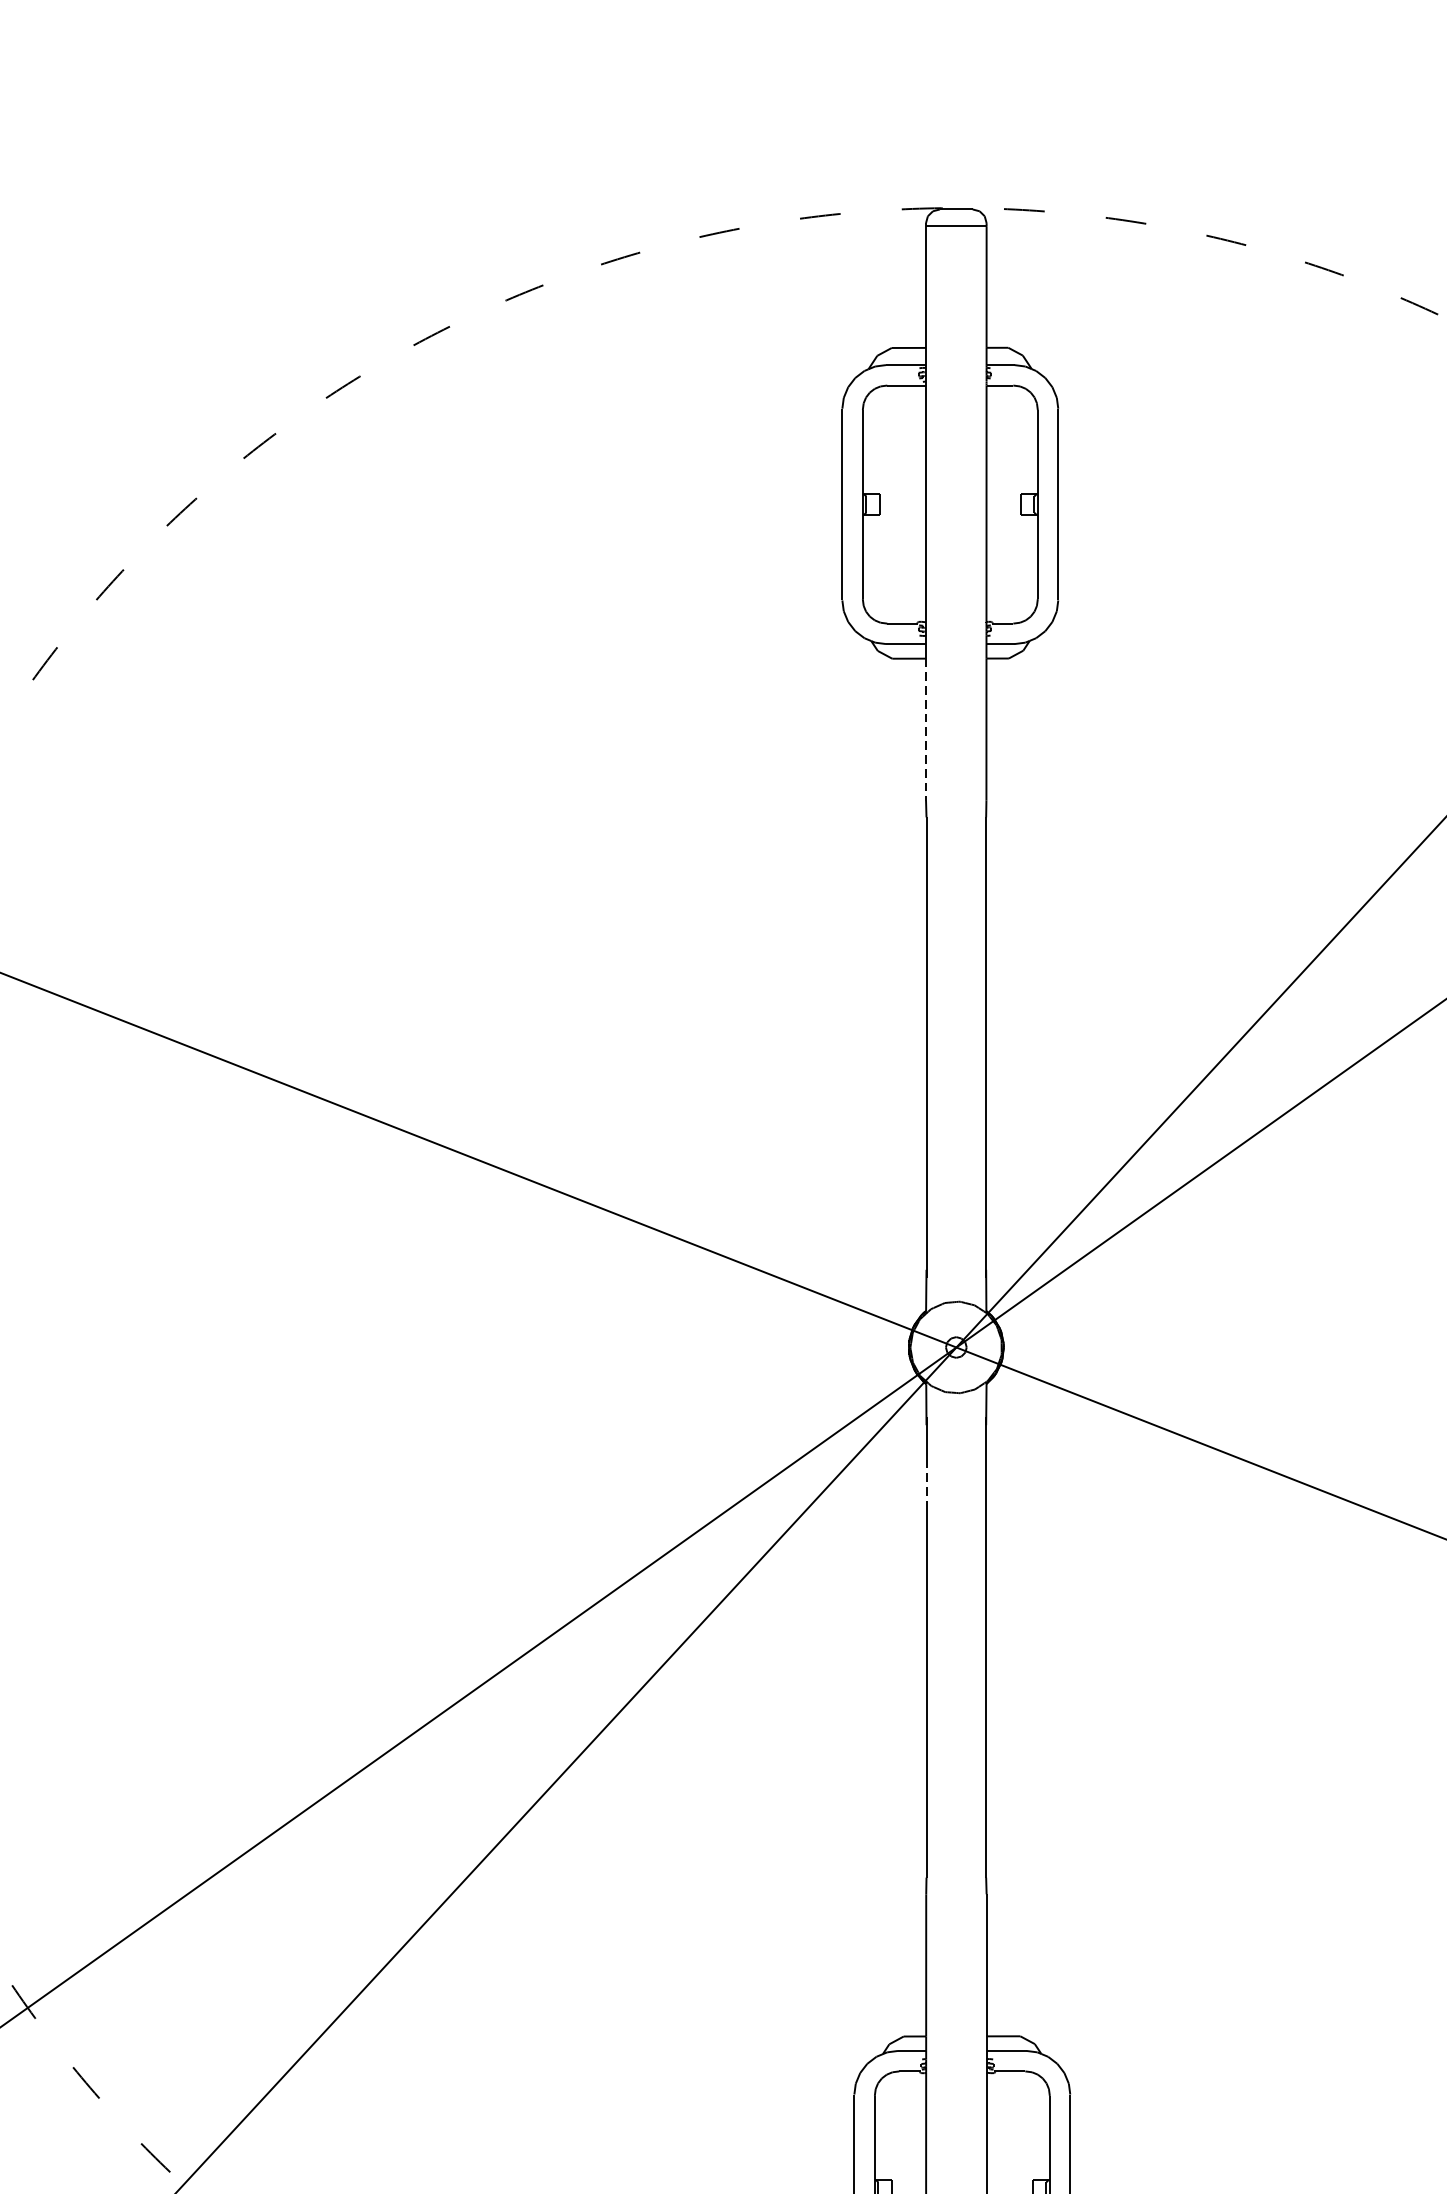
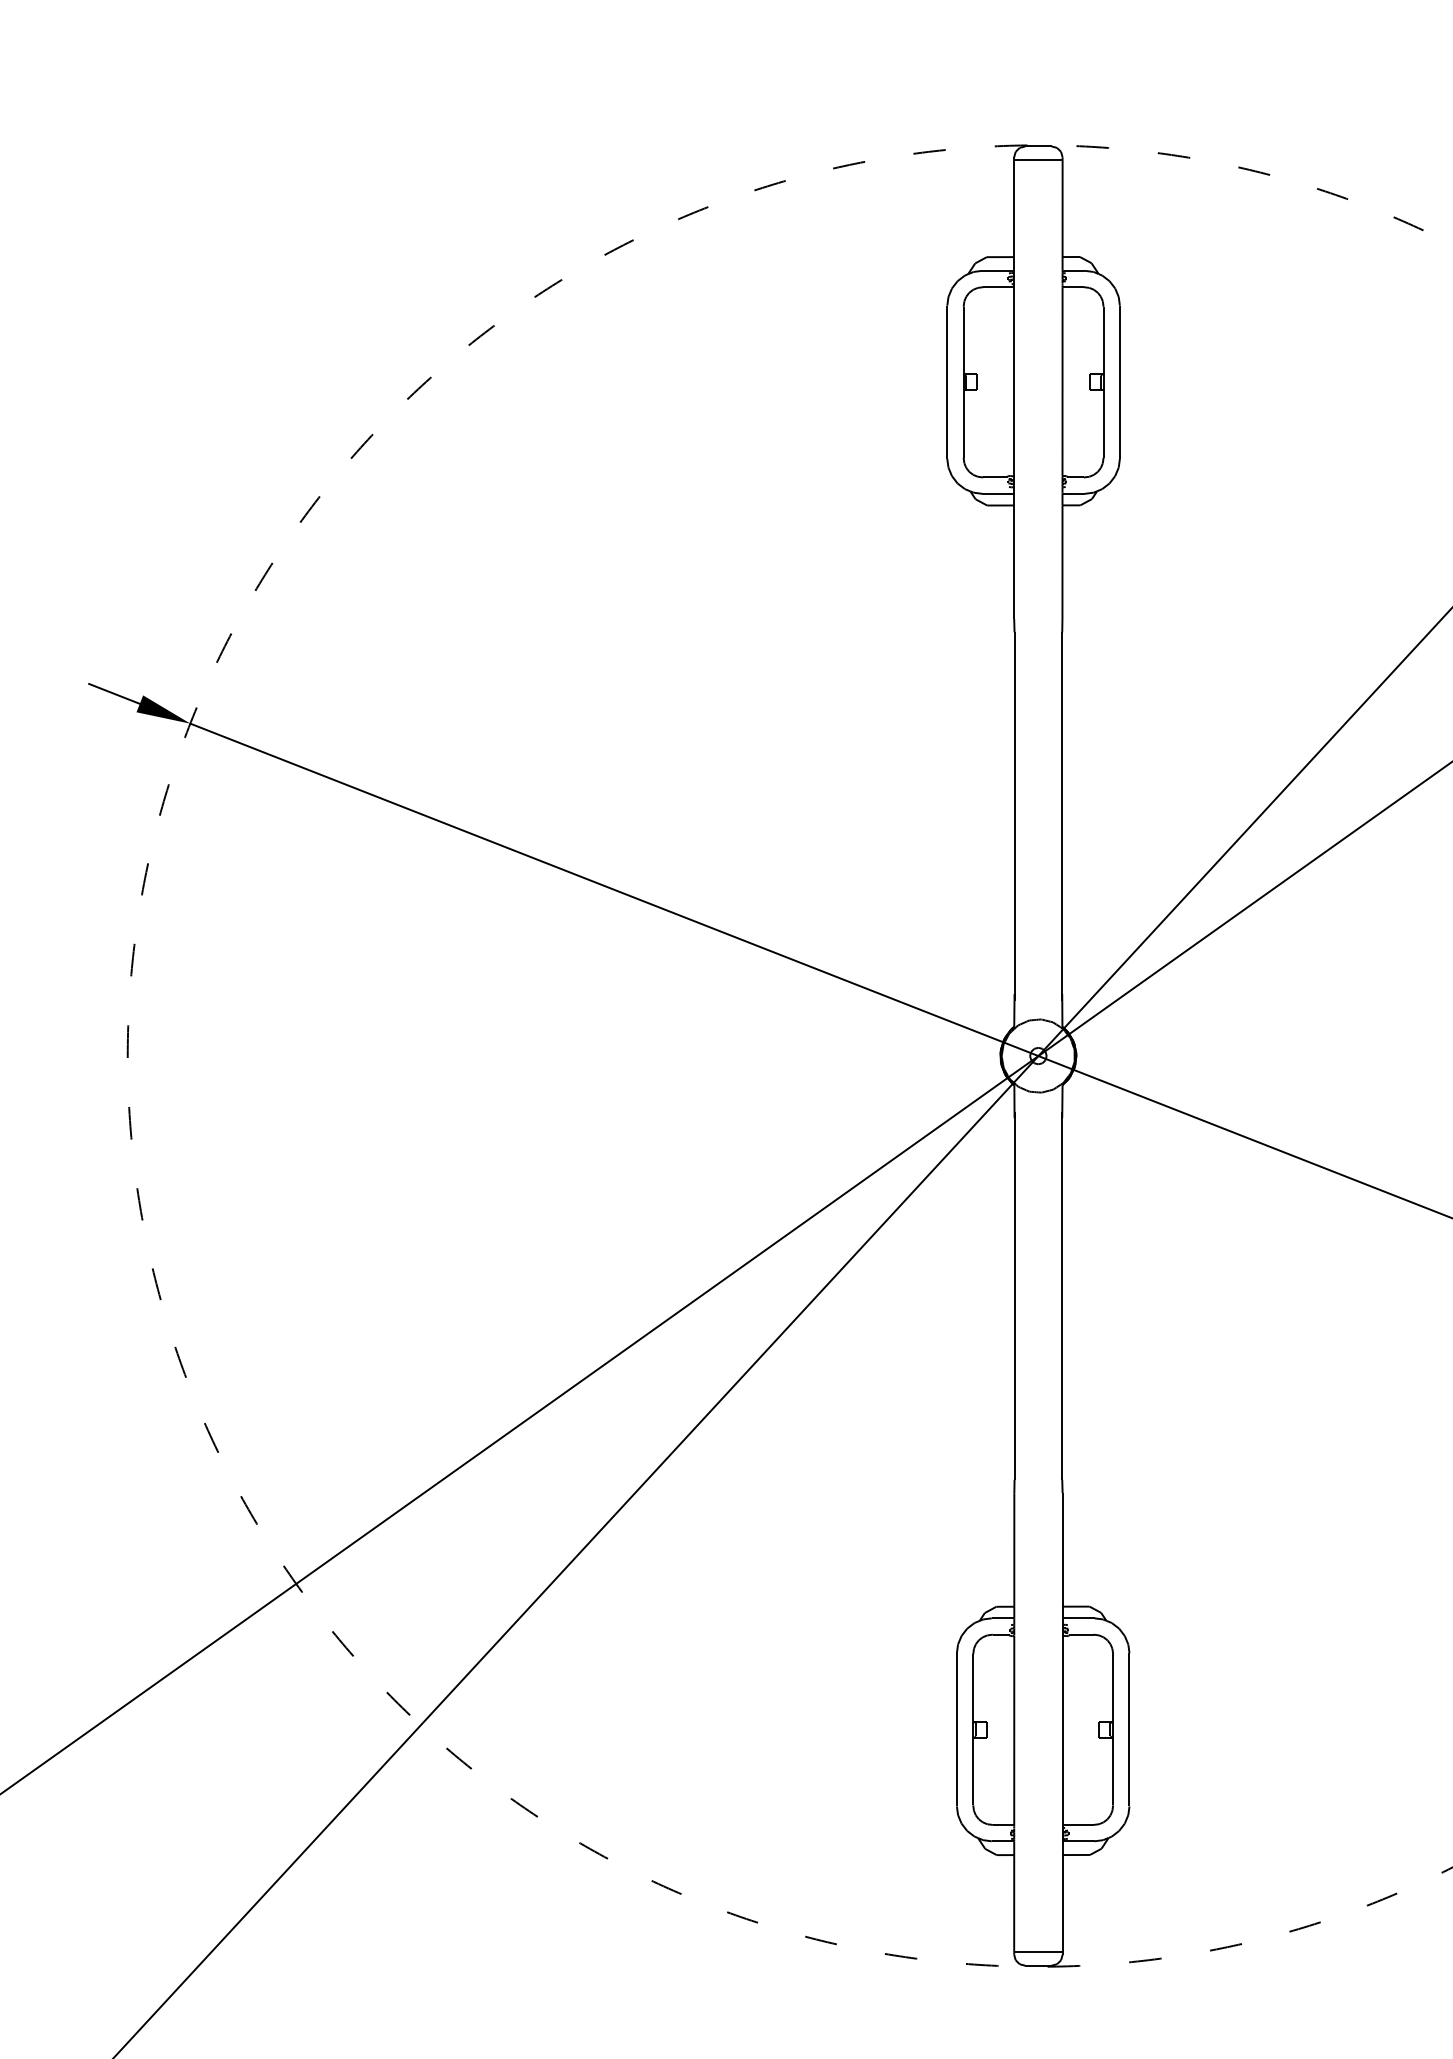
line: (926, 730) -> (1014, 562), dashed -> solid
line: (926, 1485) -> (1014, 1166), dashed -> solid

